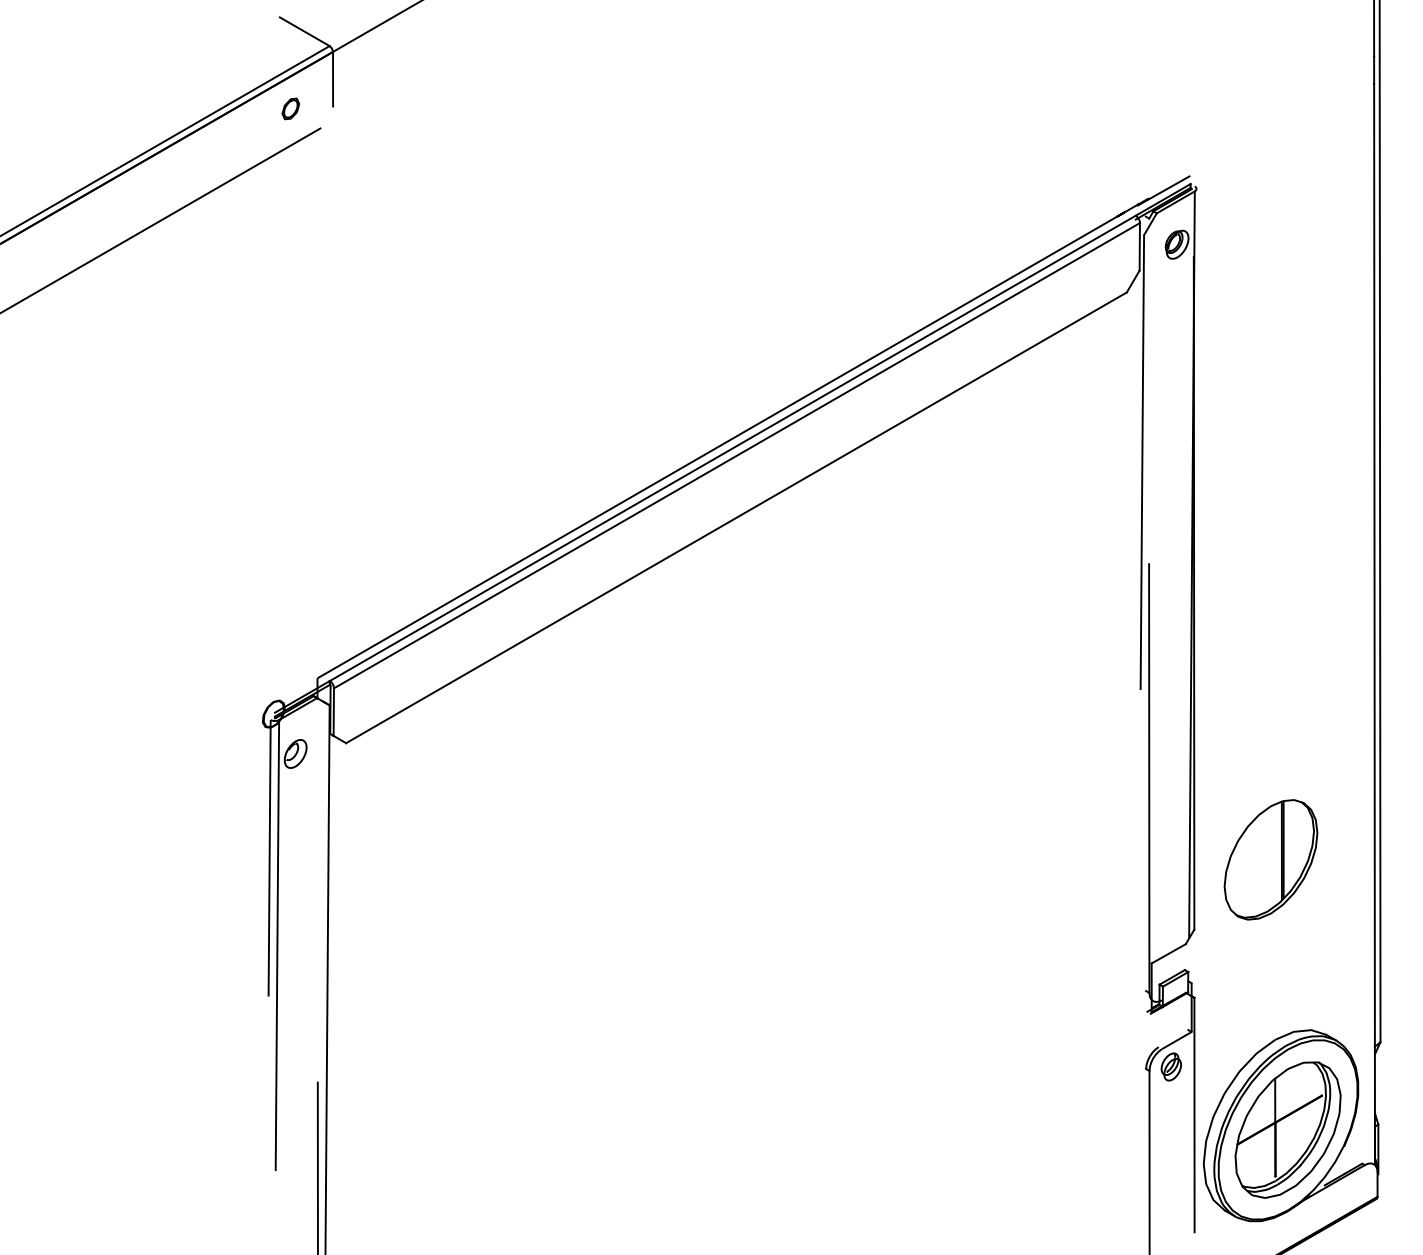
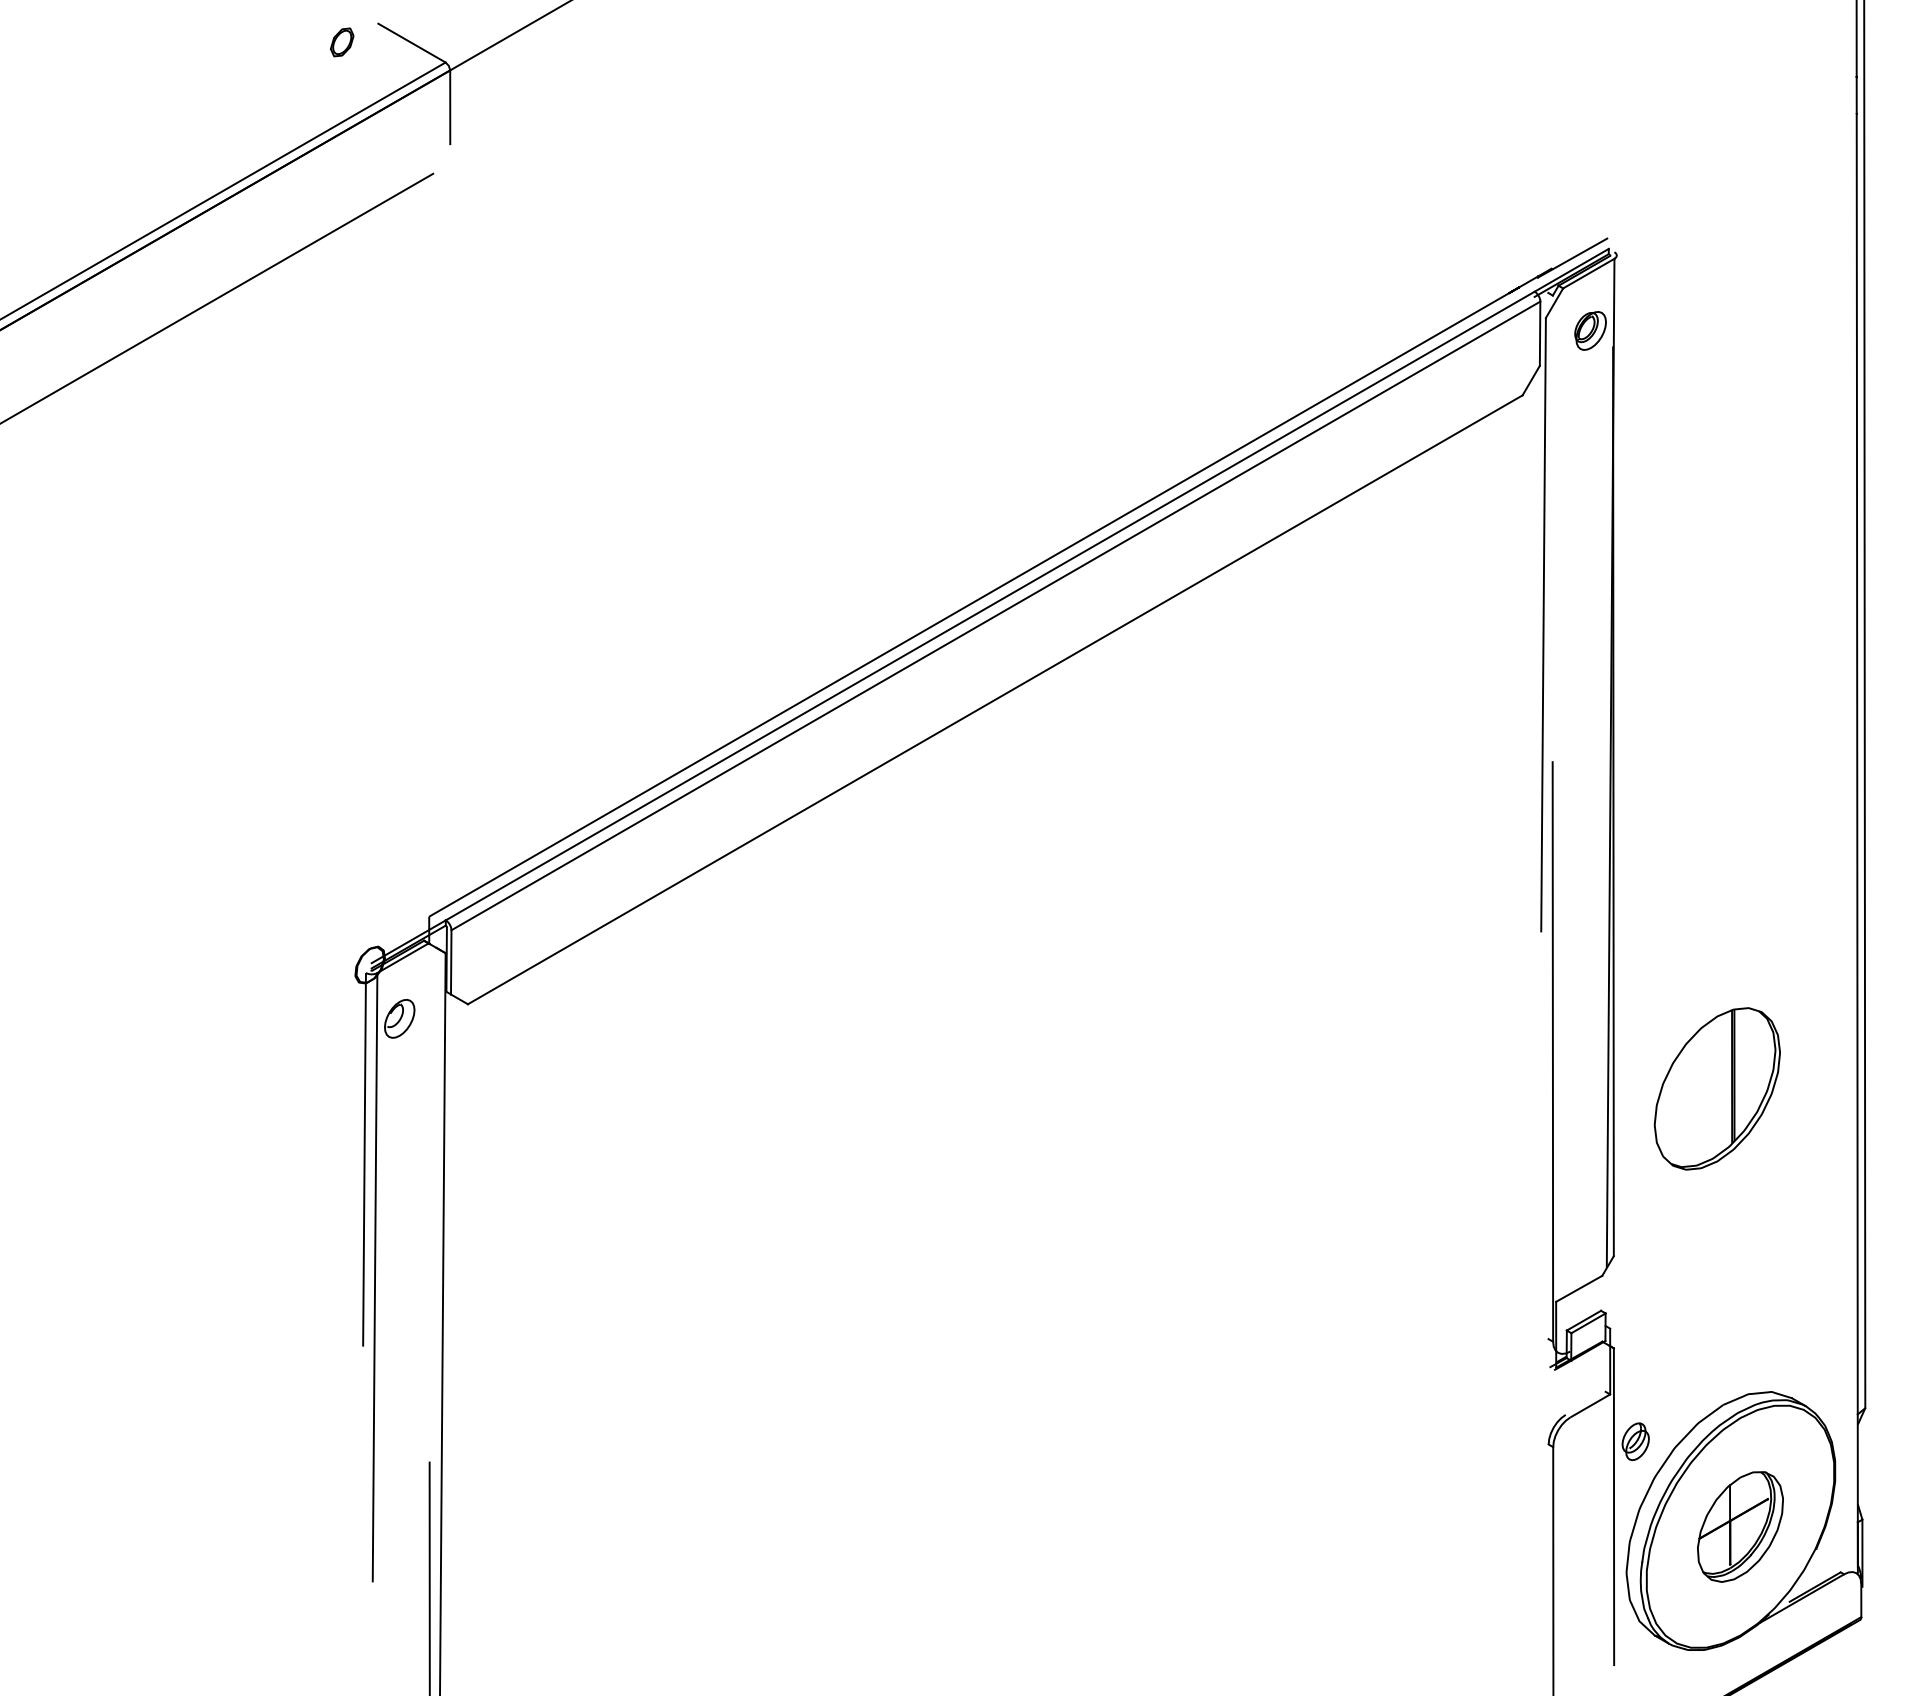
part: (291, 108) -> (342, 42), moved
part: (1270, 859) -> (1716, 1088), moved
part: (1171, 1066) -> (1635, 1441), moved
part: (1288, 1129) -> (1740, 1526), size x0.6

